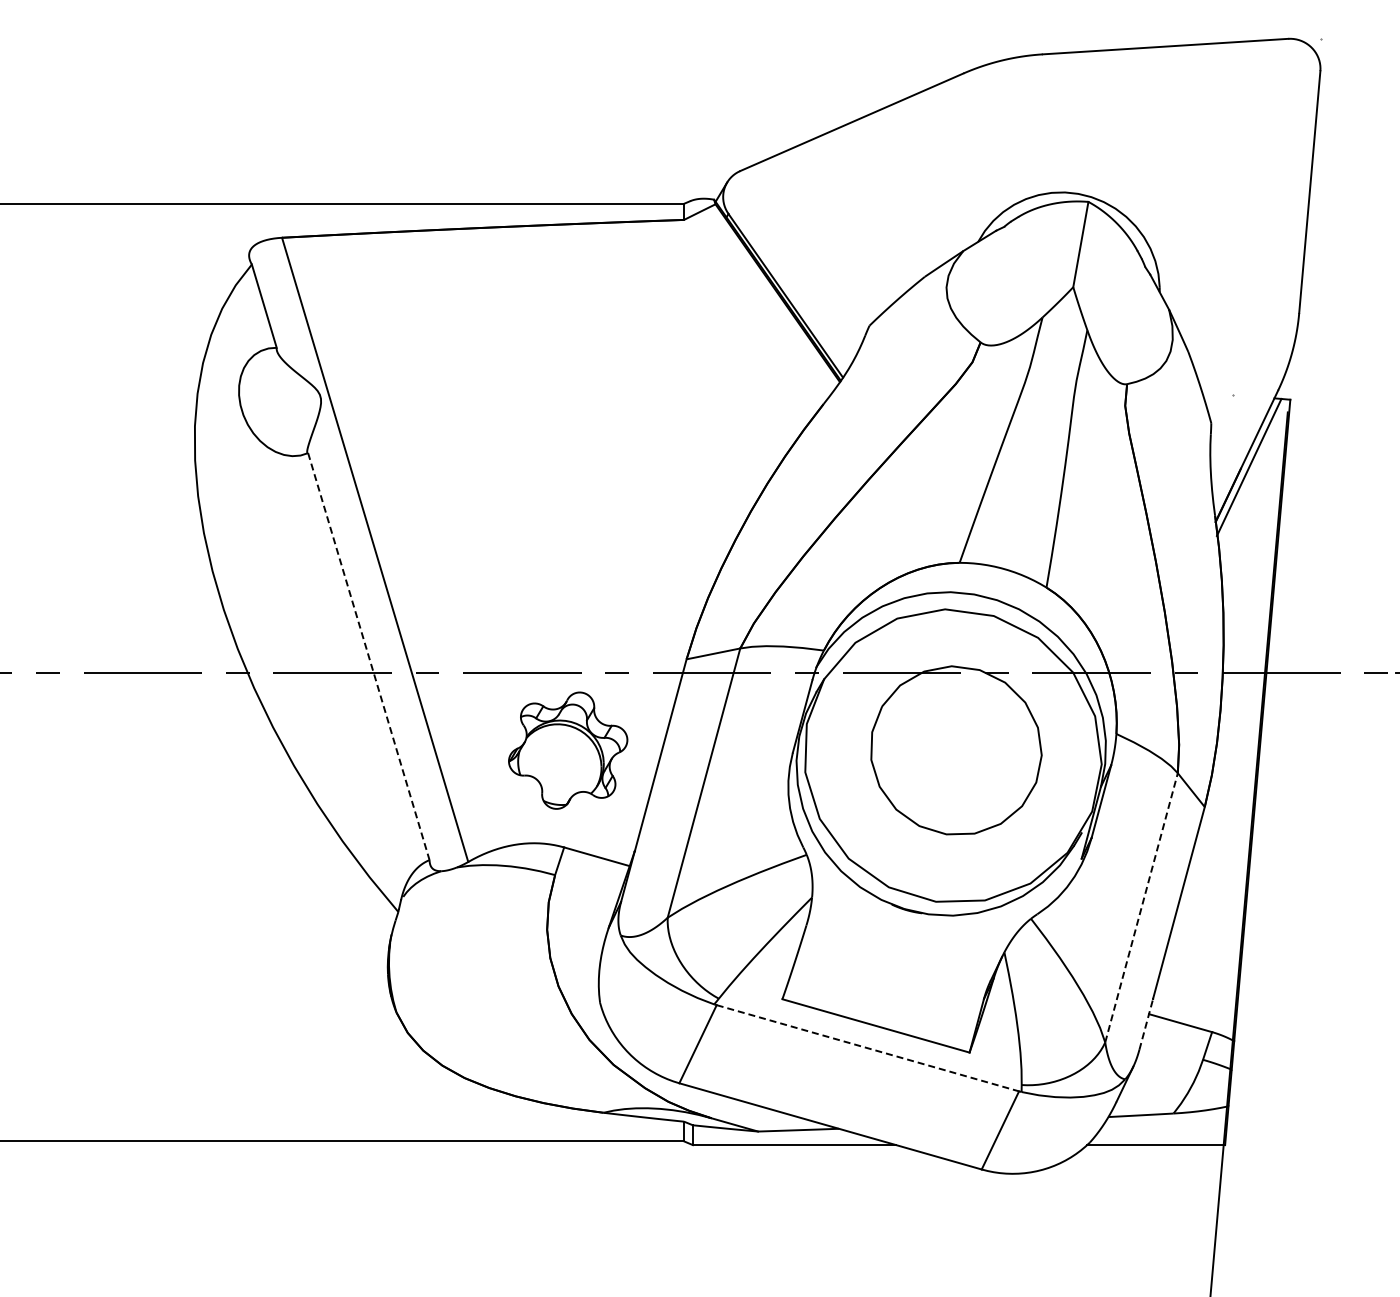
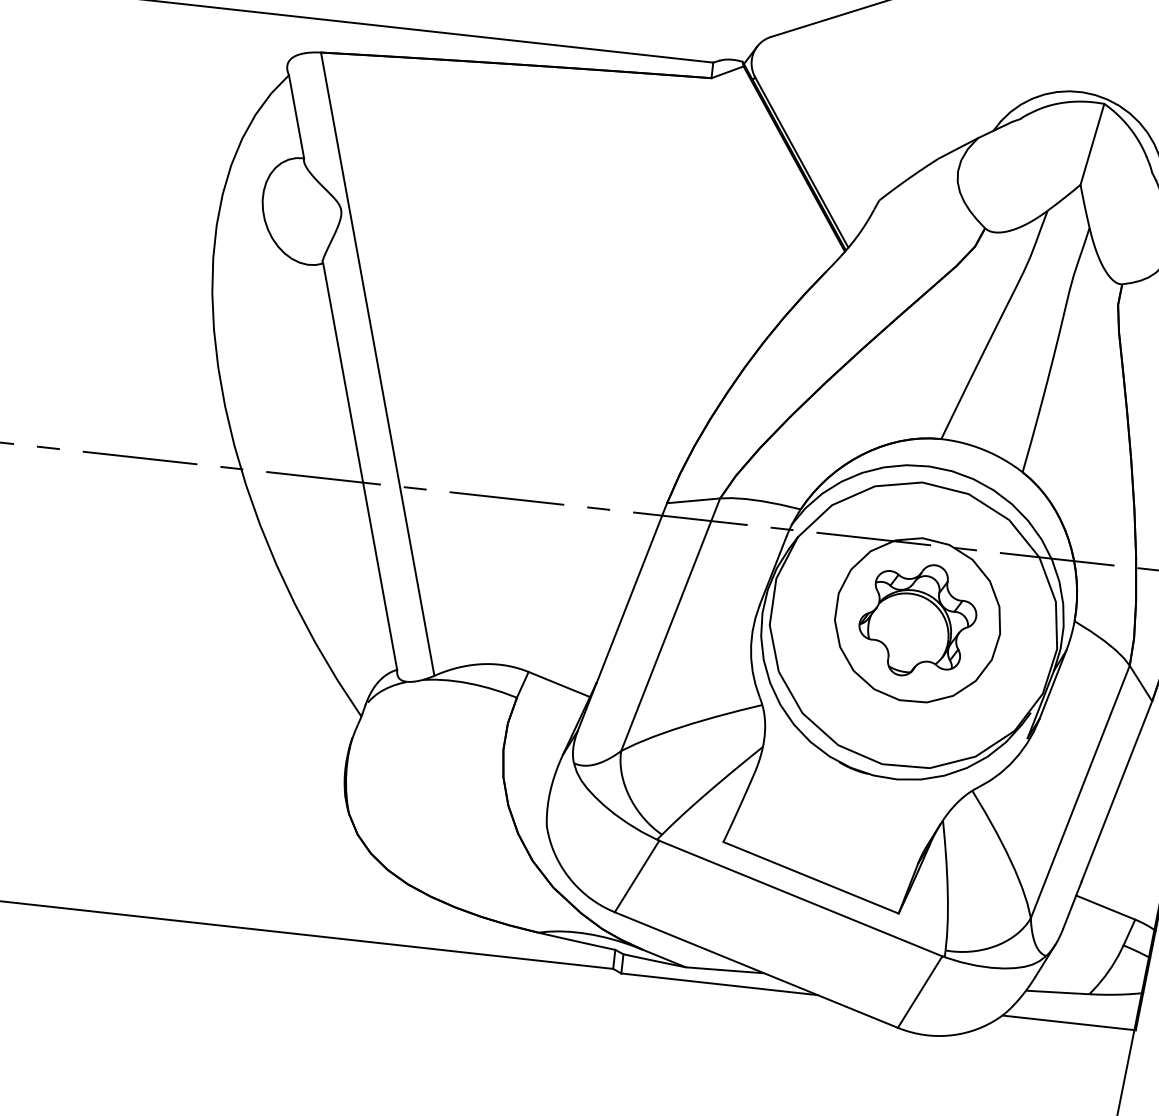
line: (369, 657) -> (360, 467), dashed -> solid
part: (568, 750) -> (918, 620), moved
line: (1141, 907) -> (1080, 791), dashed -> solid
line: (1146, 1023) -> (1072, 904), dashed -> solid
line: (868, 1048) -> (801, 898), dashed -> solid

